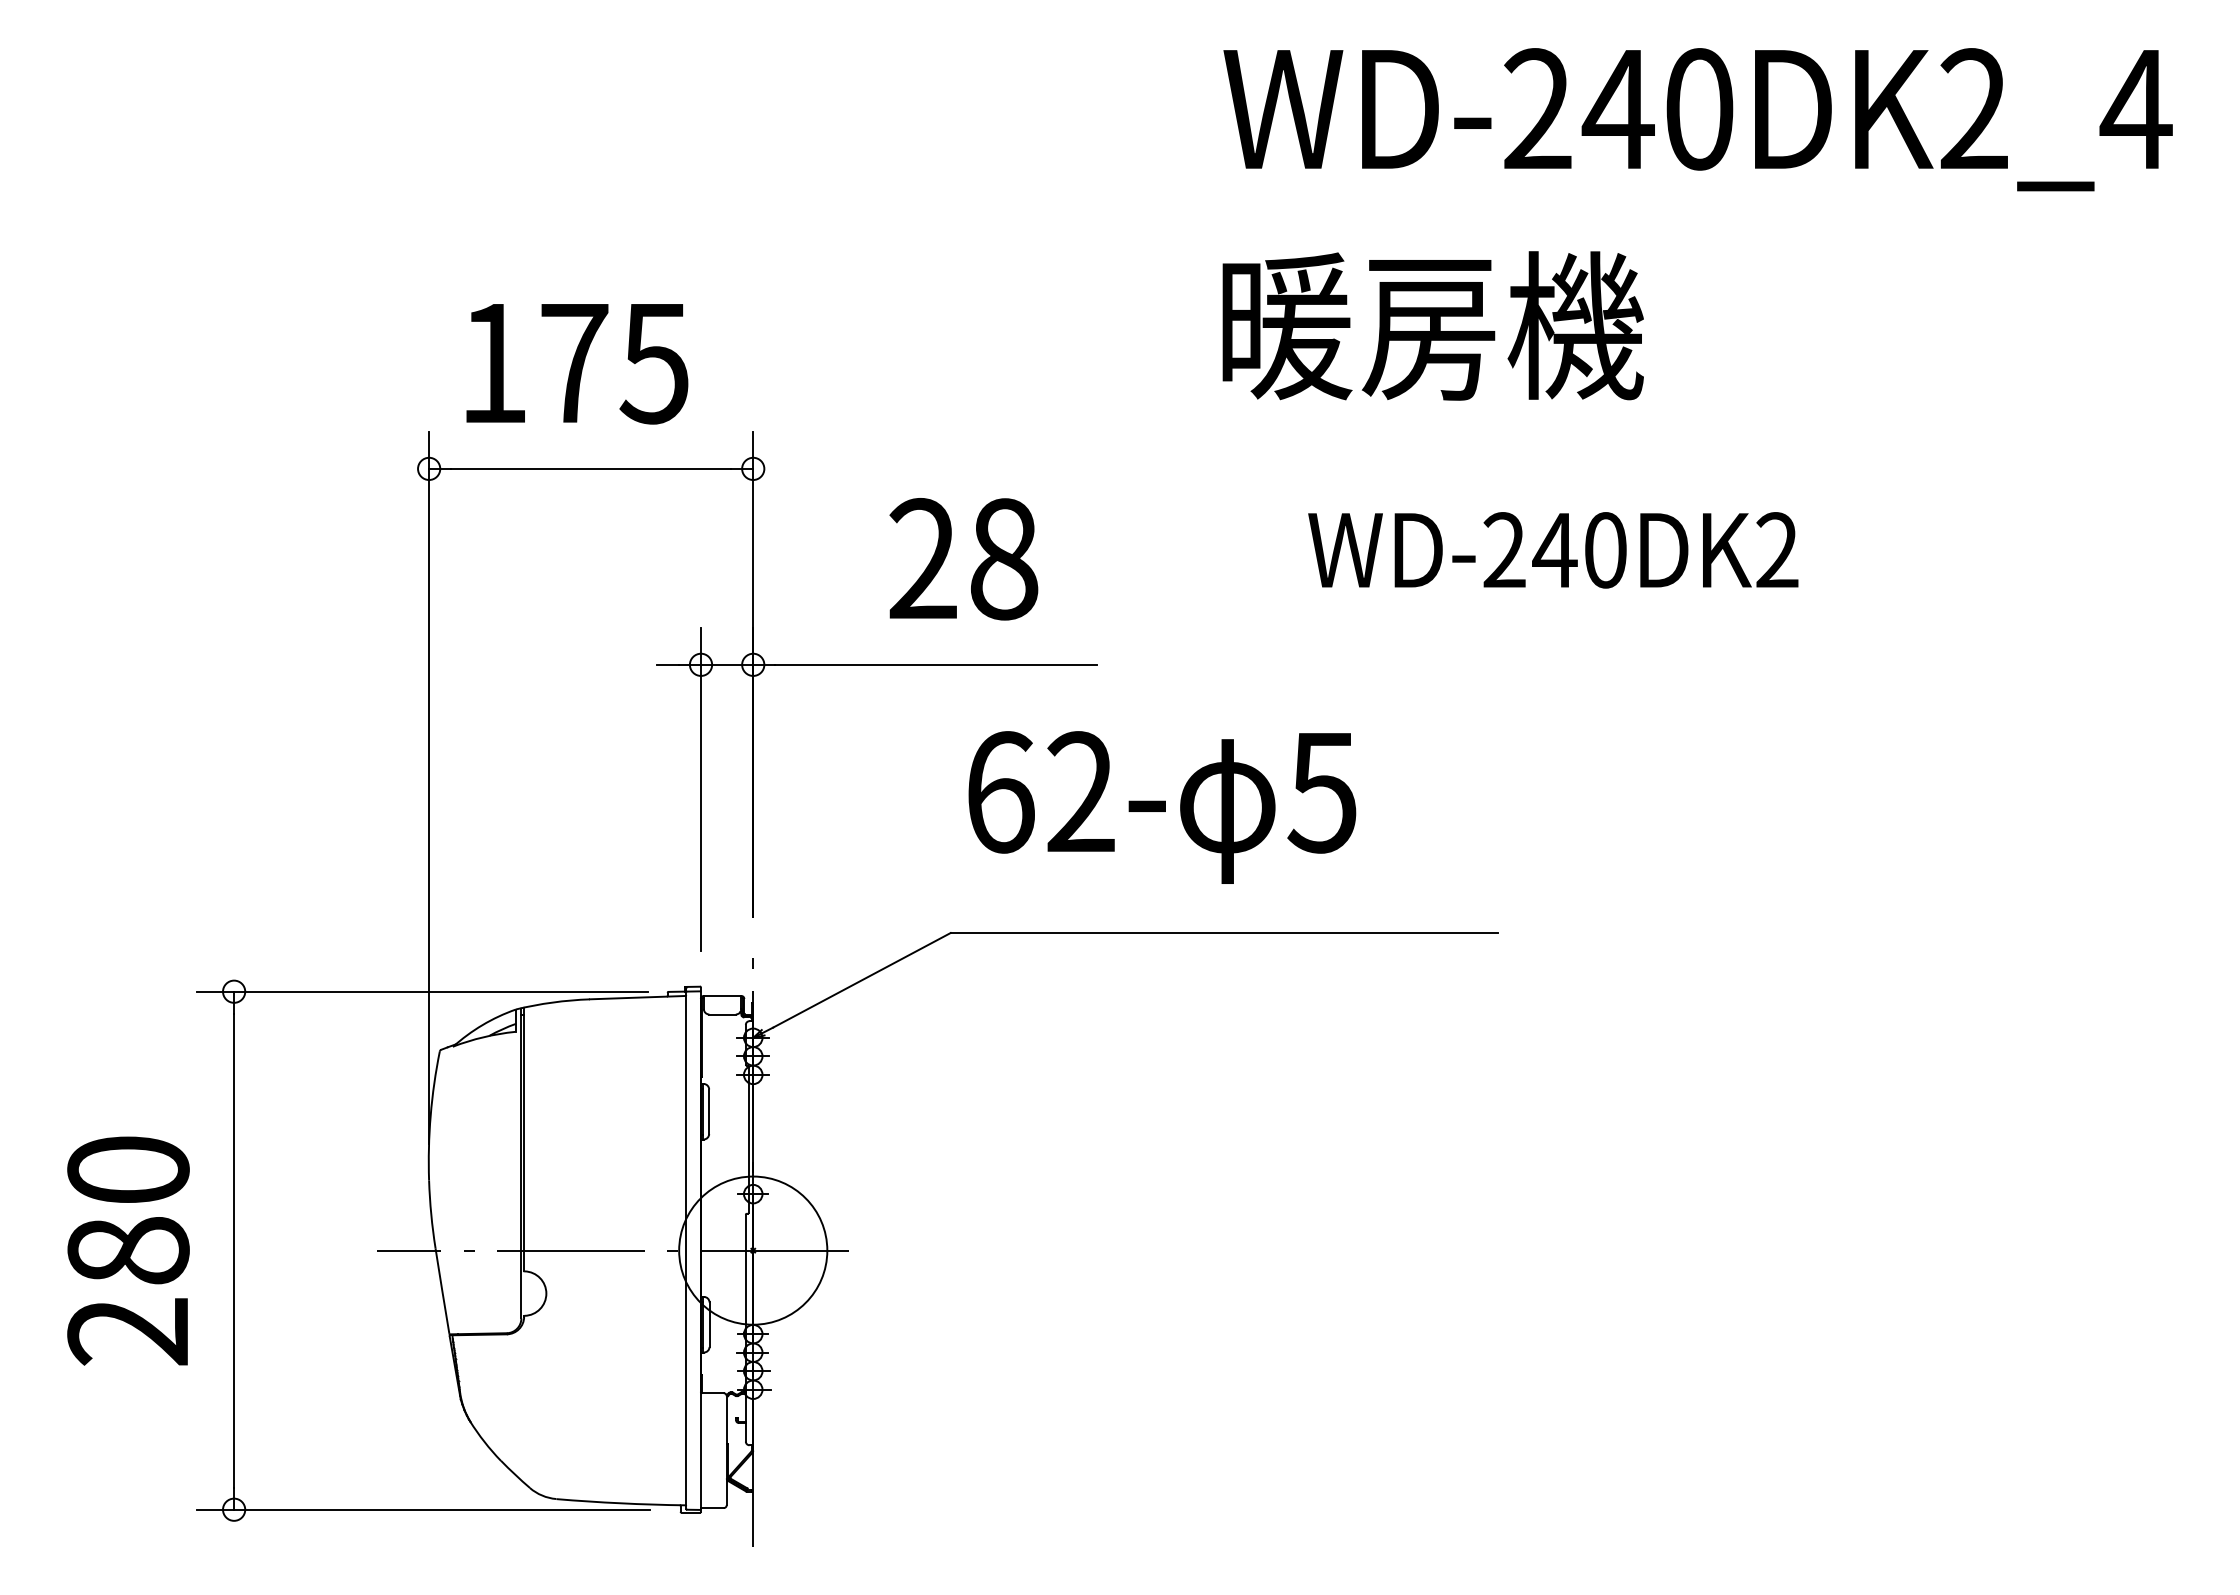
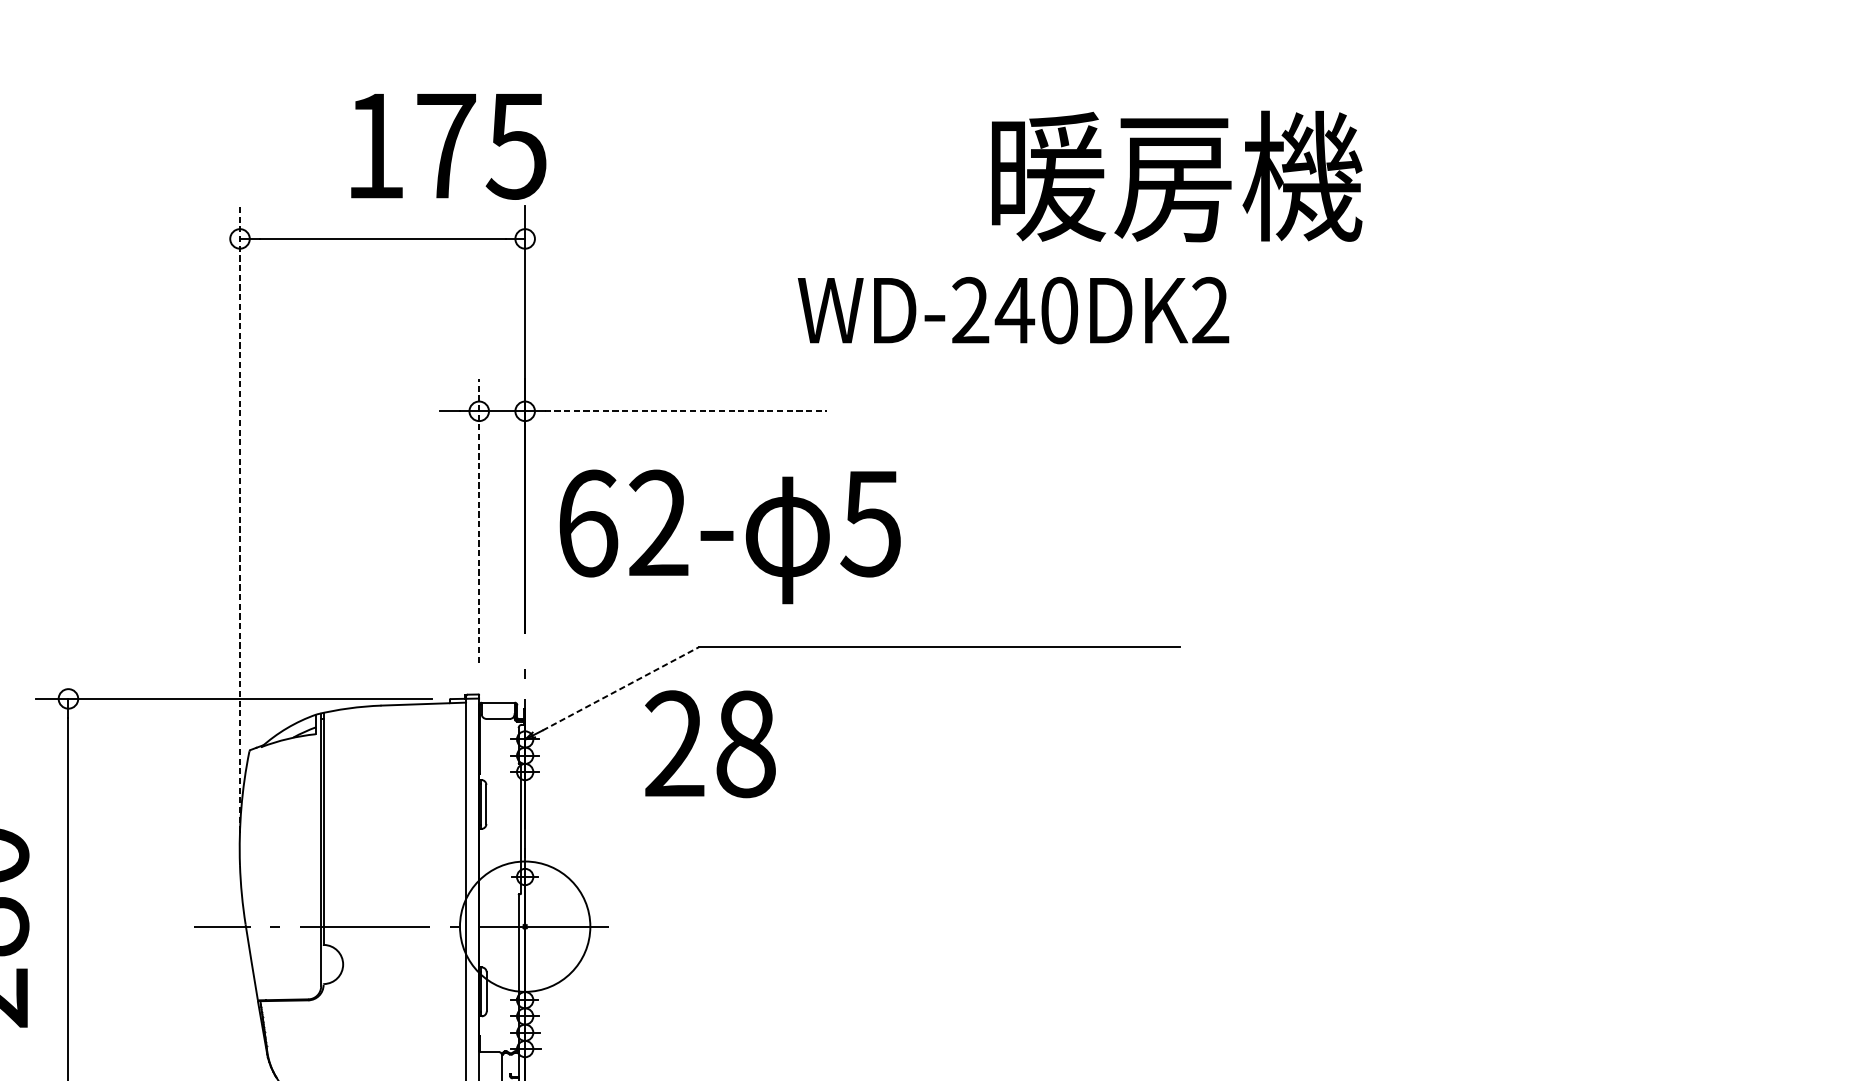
text: (1432, 325) -> (1176, 176), moved
text: (577, 364) -> (448, 147), moved
text: (1553, 550) -> (1013, 310), moved
text: (963, 559) -> (710, 744), moved
line: (936, 664) -> (686, 411), solid -> dashed
line: (429, 787) -> (240, 519), solid -> dashed
line: (701, 788) -> (479, 520), solid -> dashed
text: (1162, 807) -> (730, 536), moved
line: (861, 980) -> (620, 689), solid -> dashed

